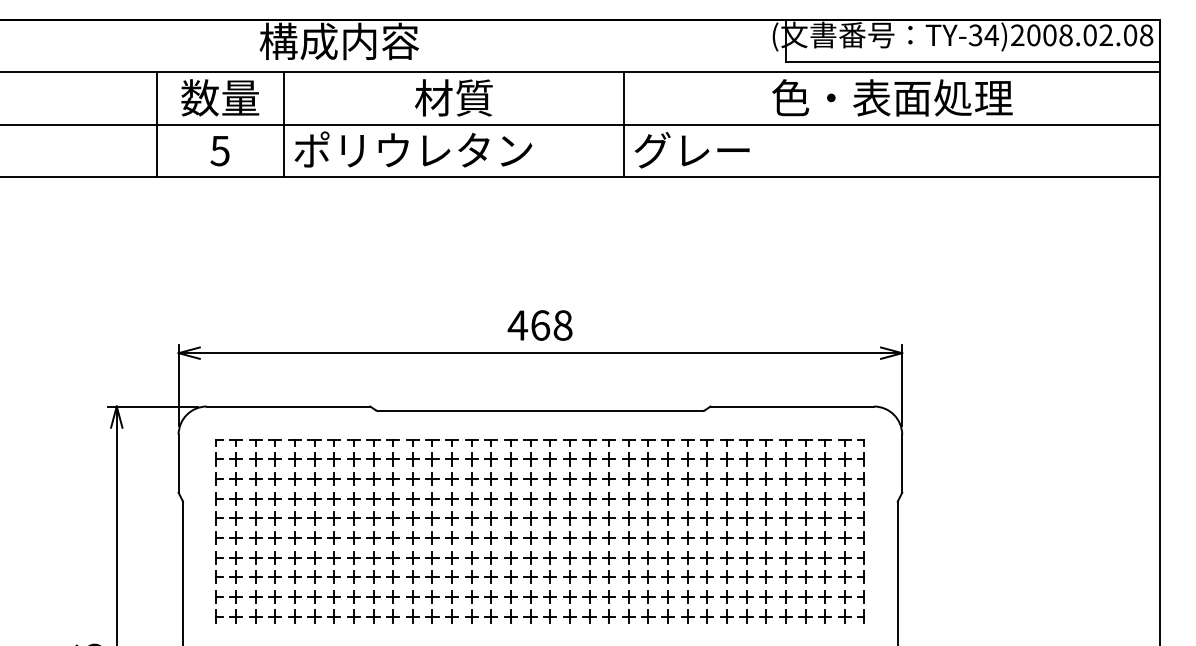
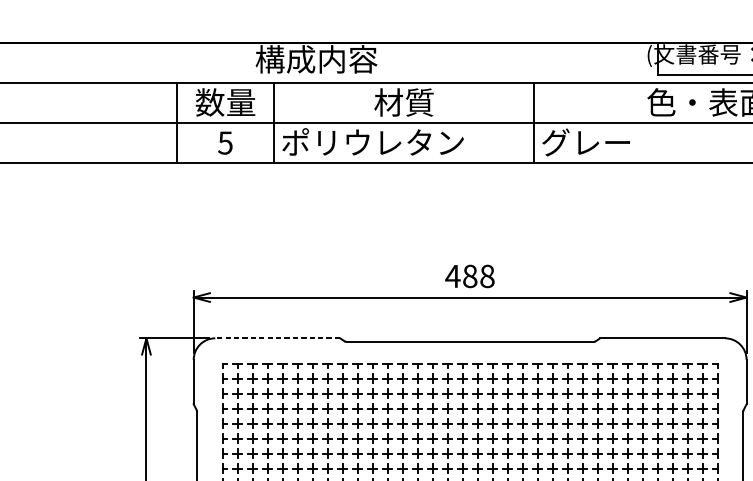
text: (540, 325) -> (470, 276), 468 -> 488
line: (288, 406) -> (277, 338), solid -> dashed

